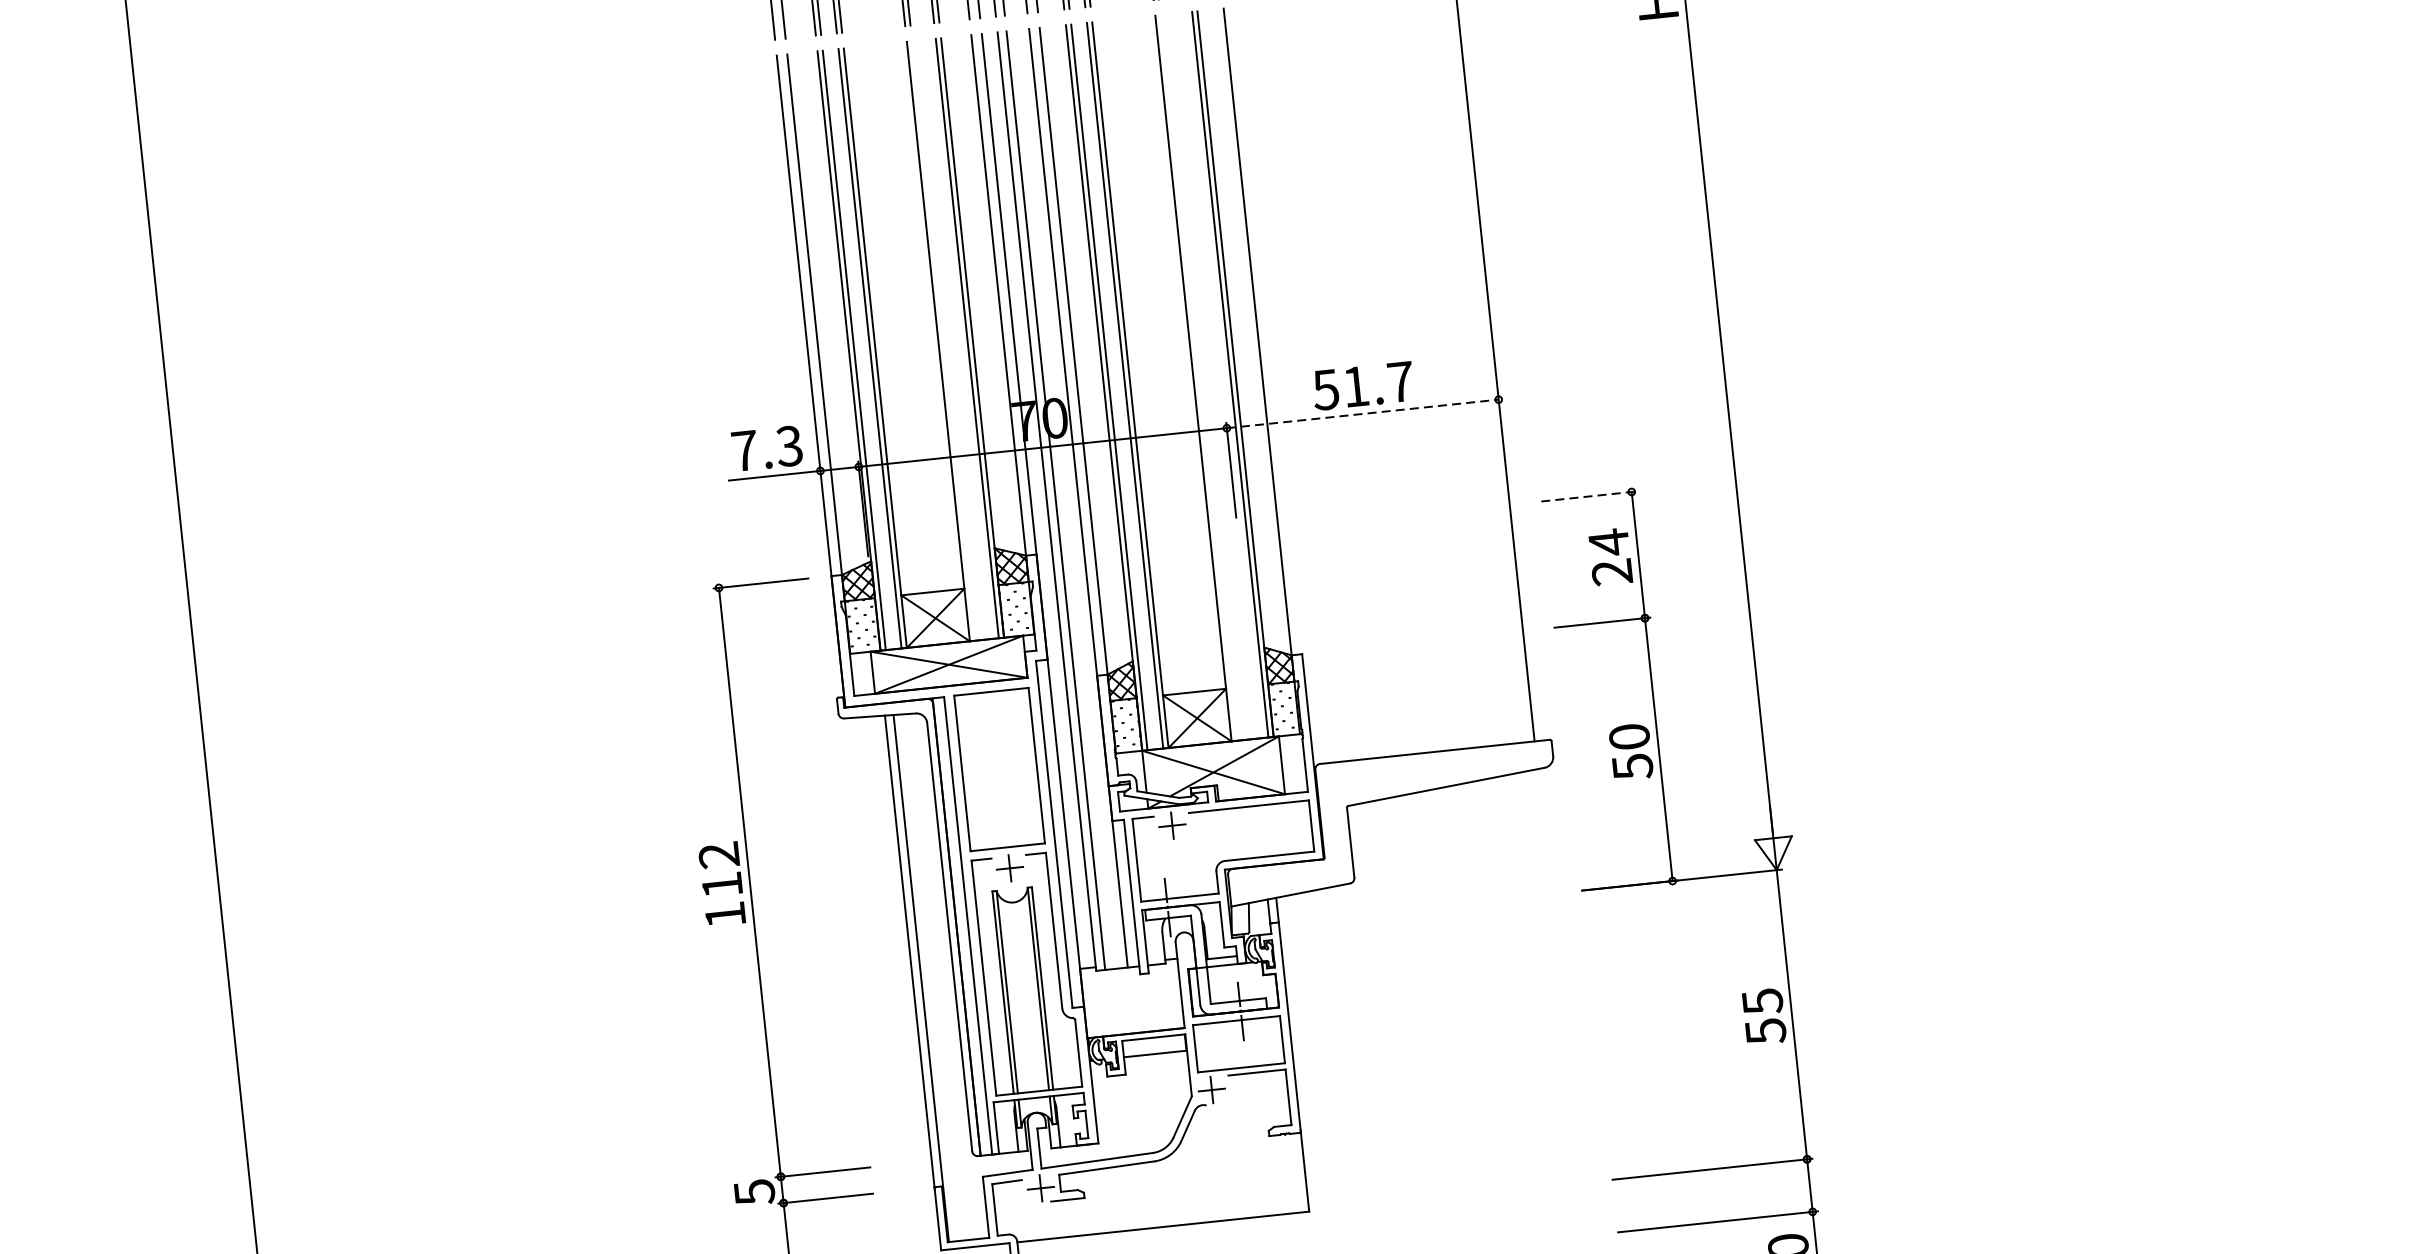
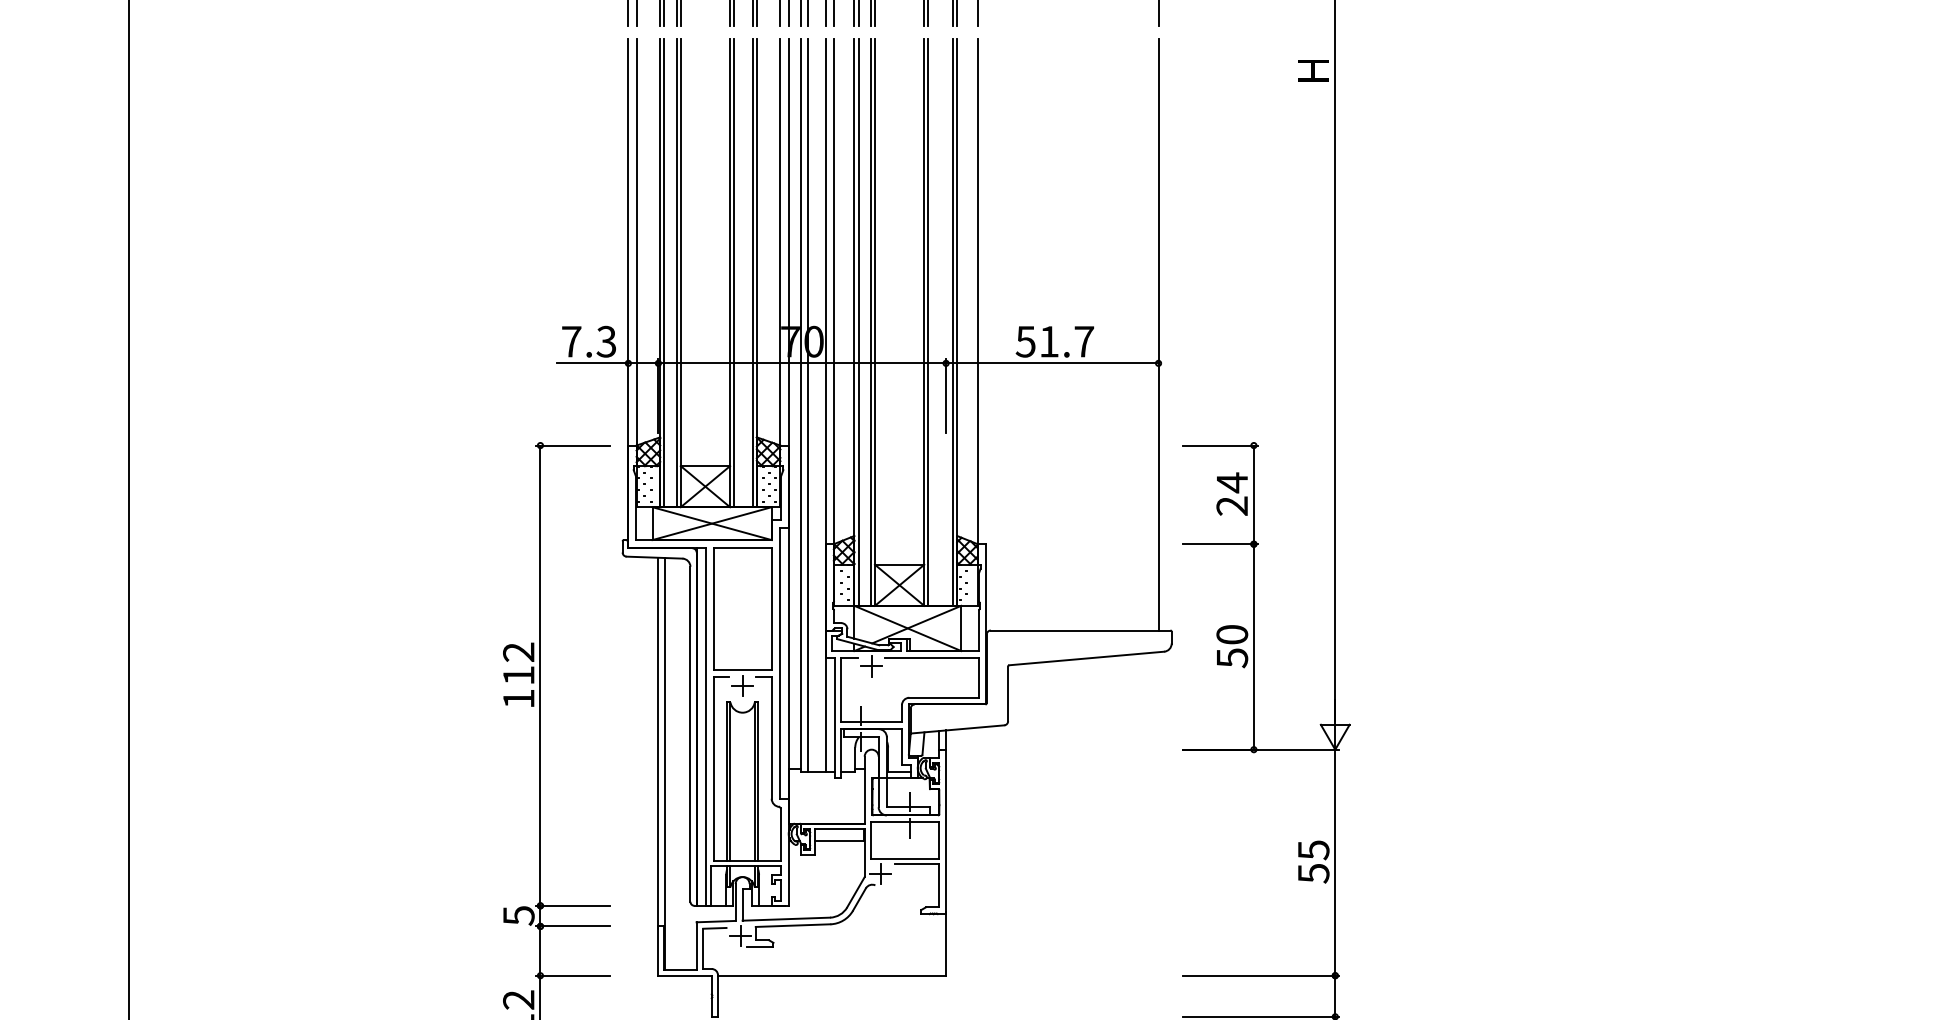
line: (943, 340) -> (734, 272), added
line: (1198, 377) -> (928, 321), added
line: (1363, 414) -> (1052, 363), dashed -> solid
line: (1590, 496) -> (1221, 445), dashed -> solid

